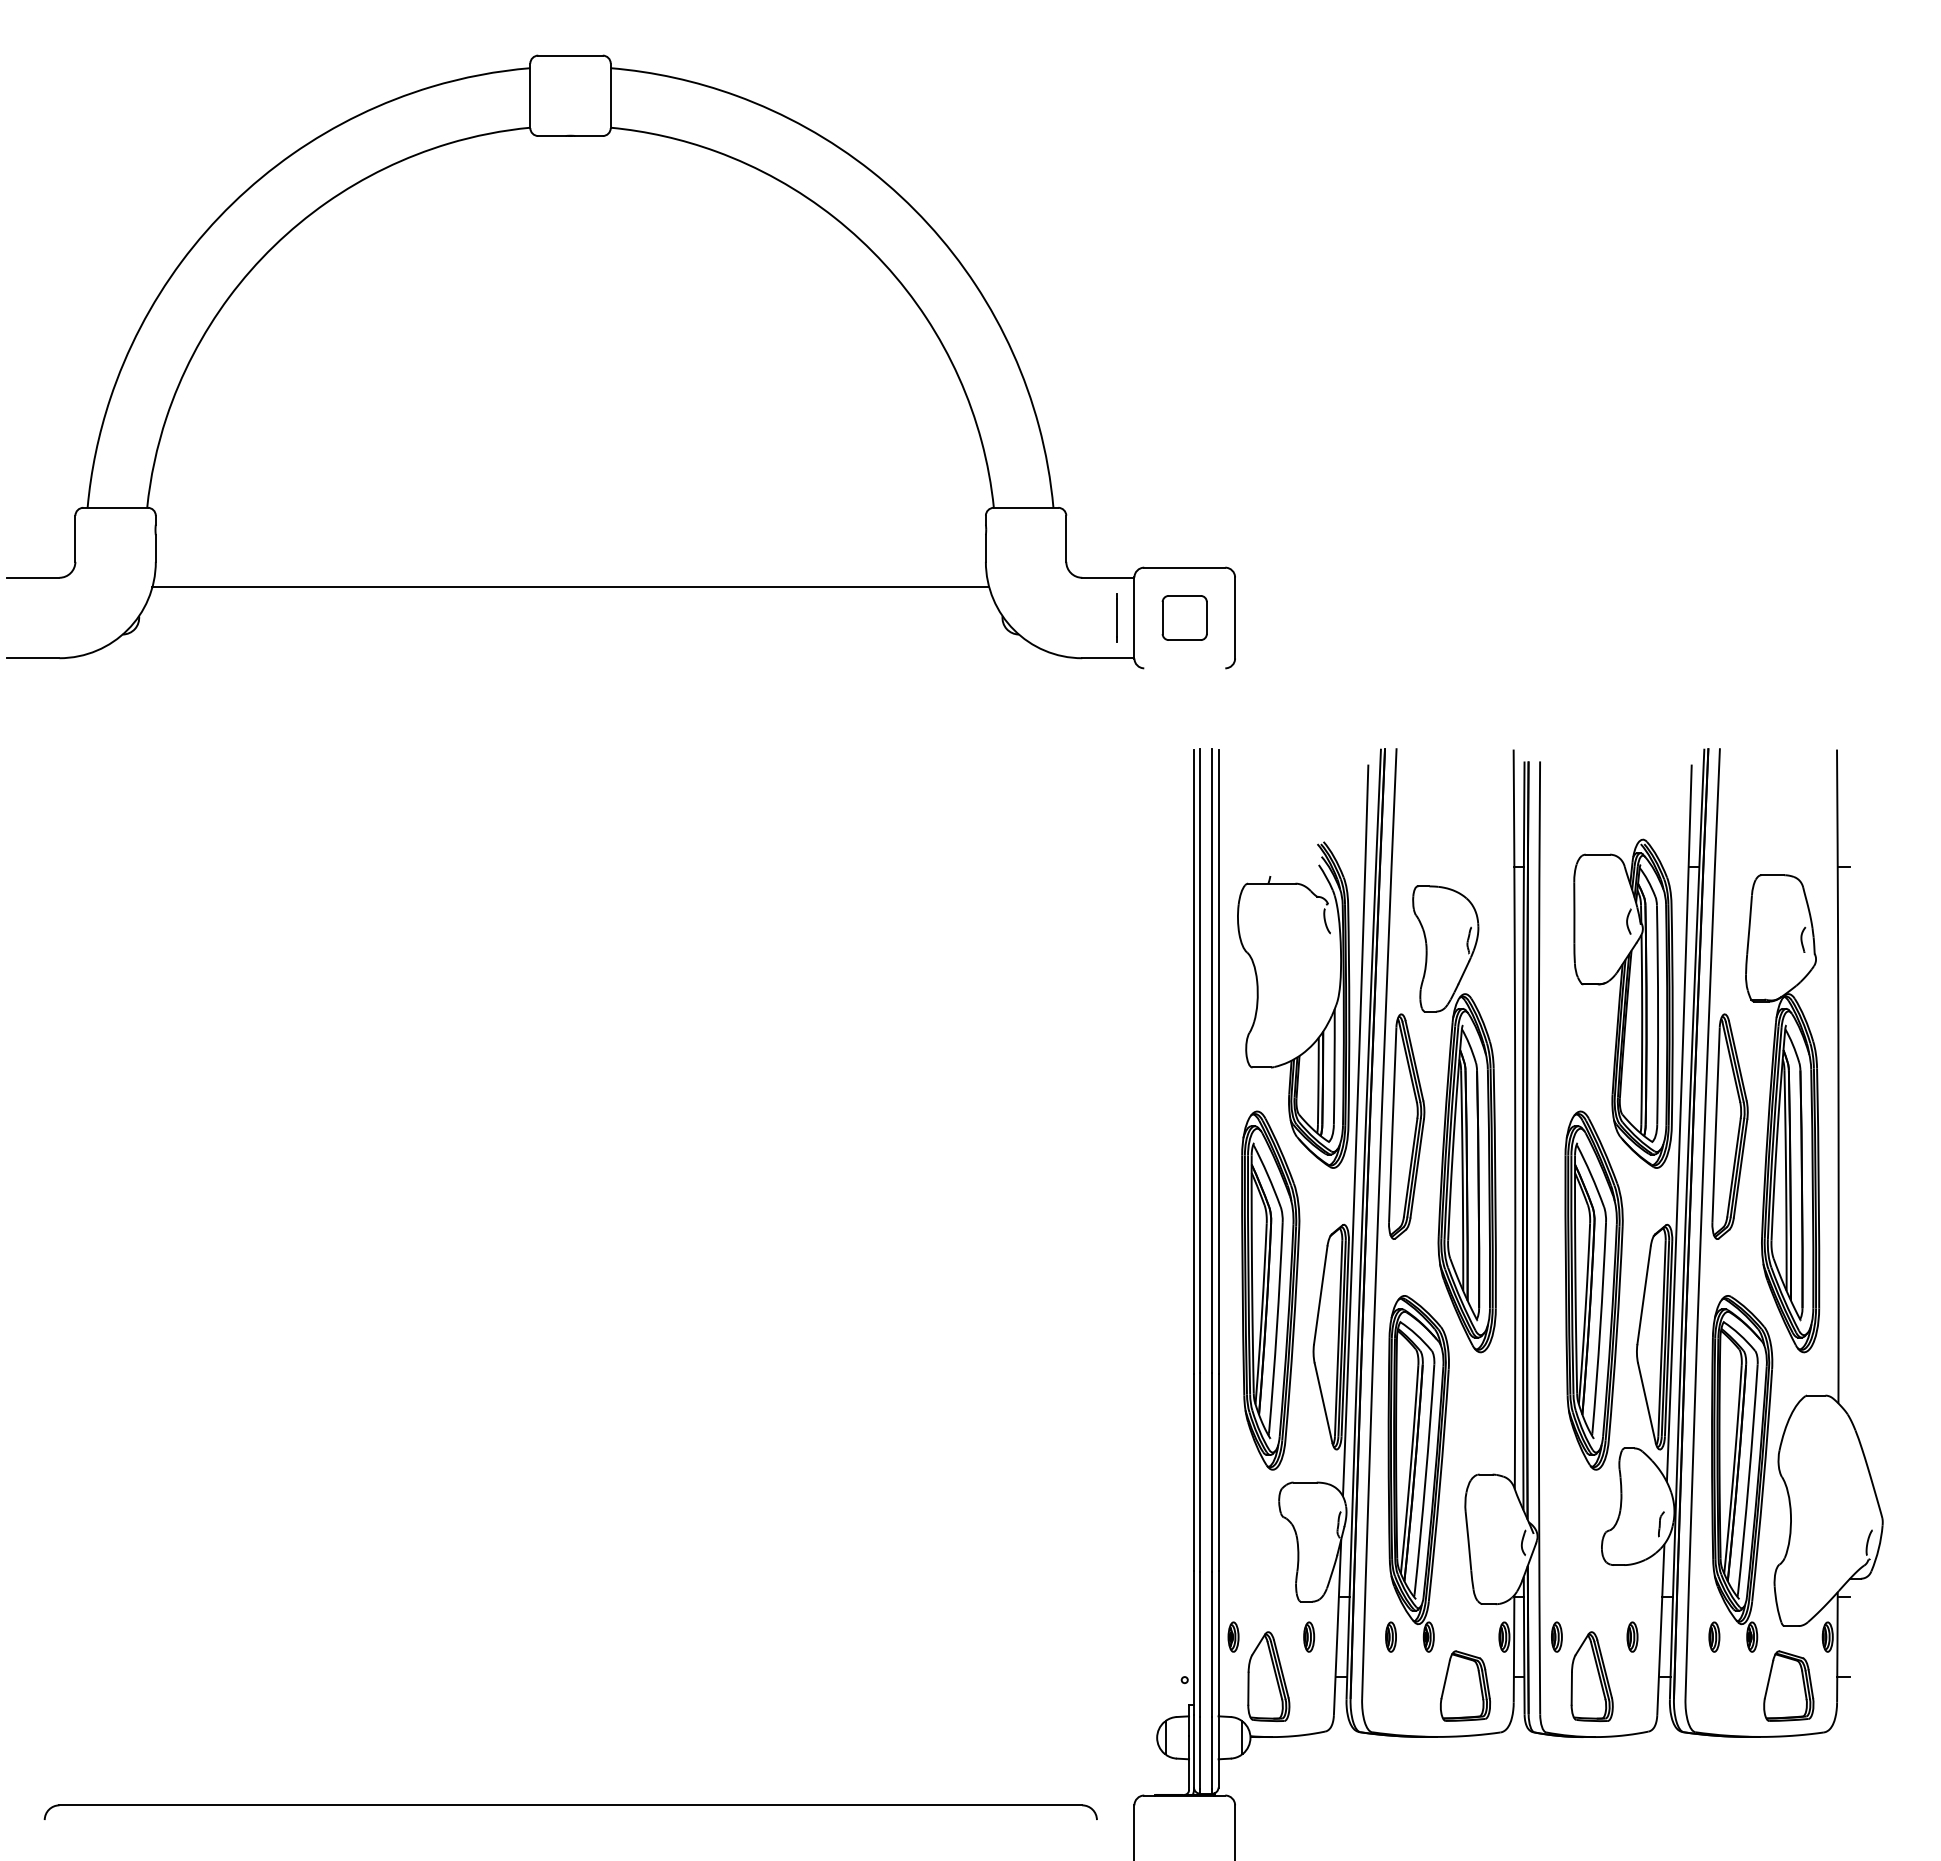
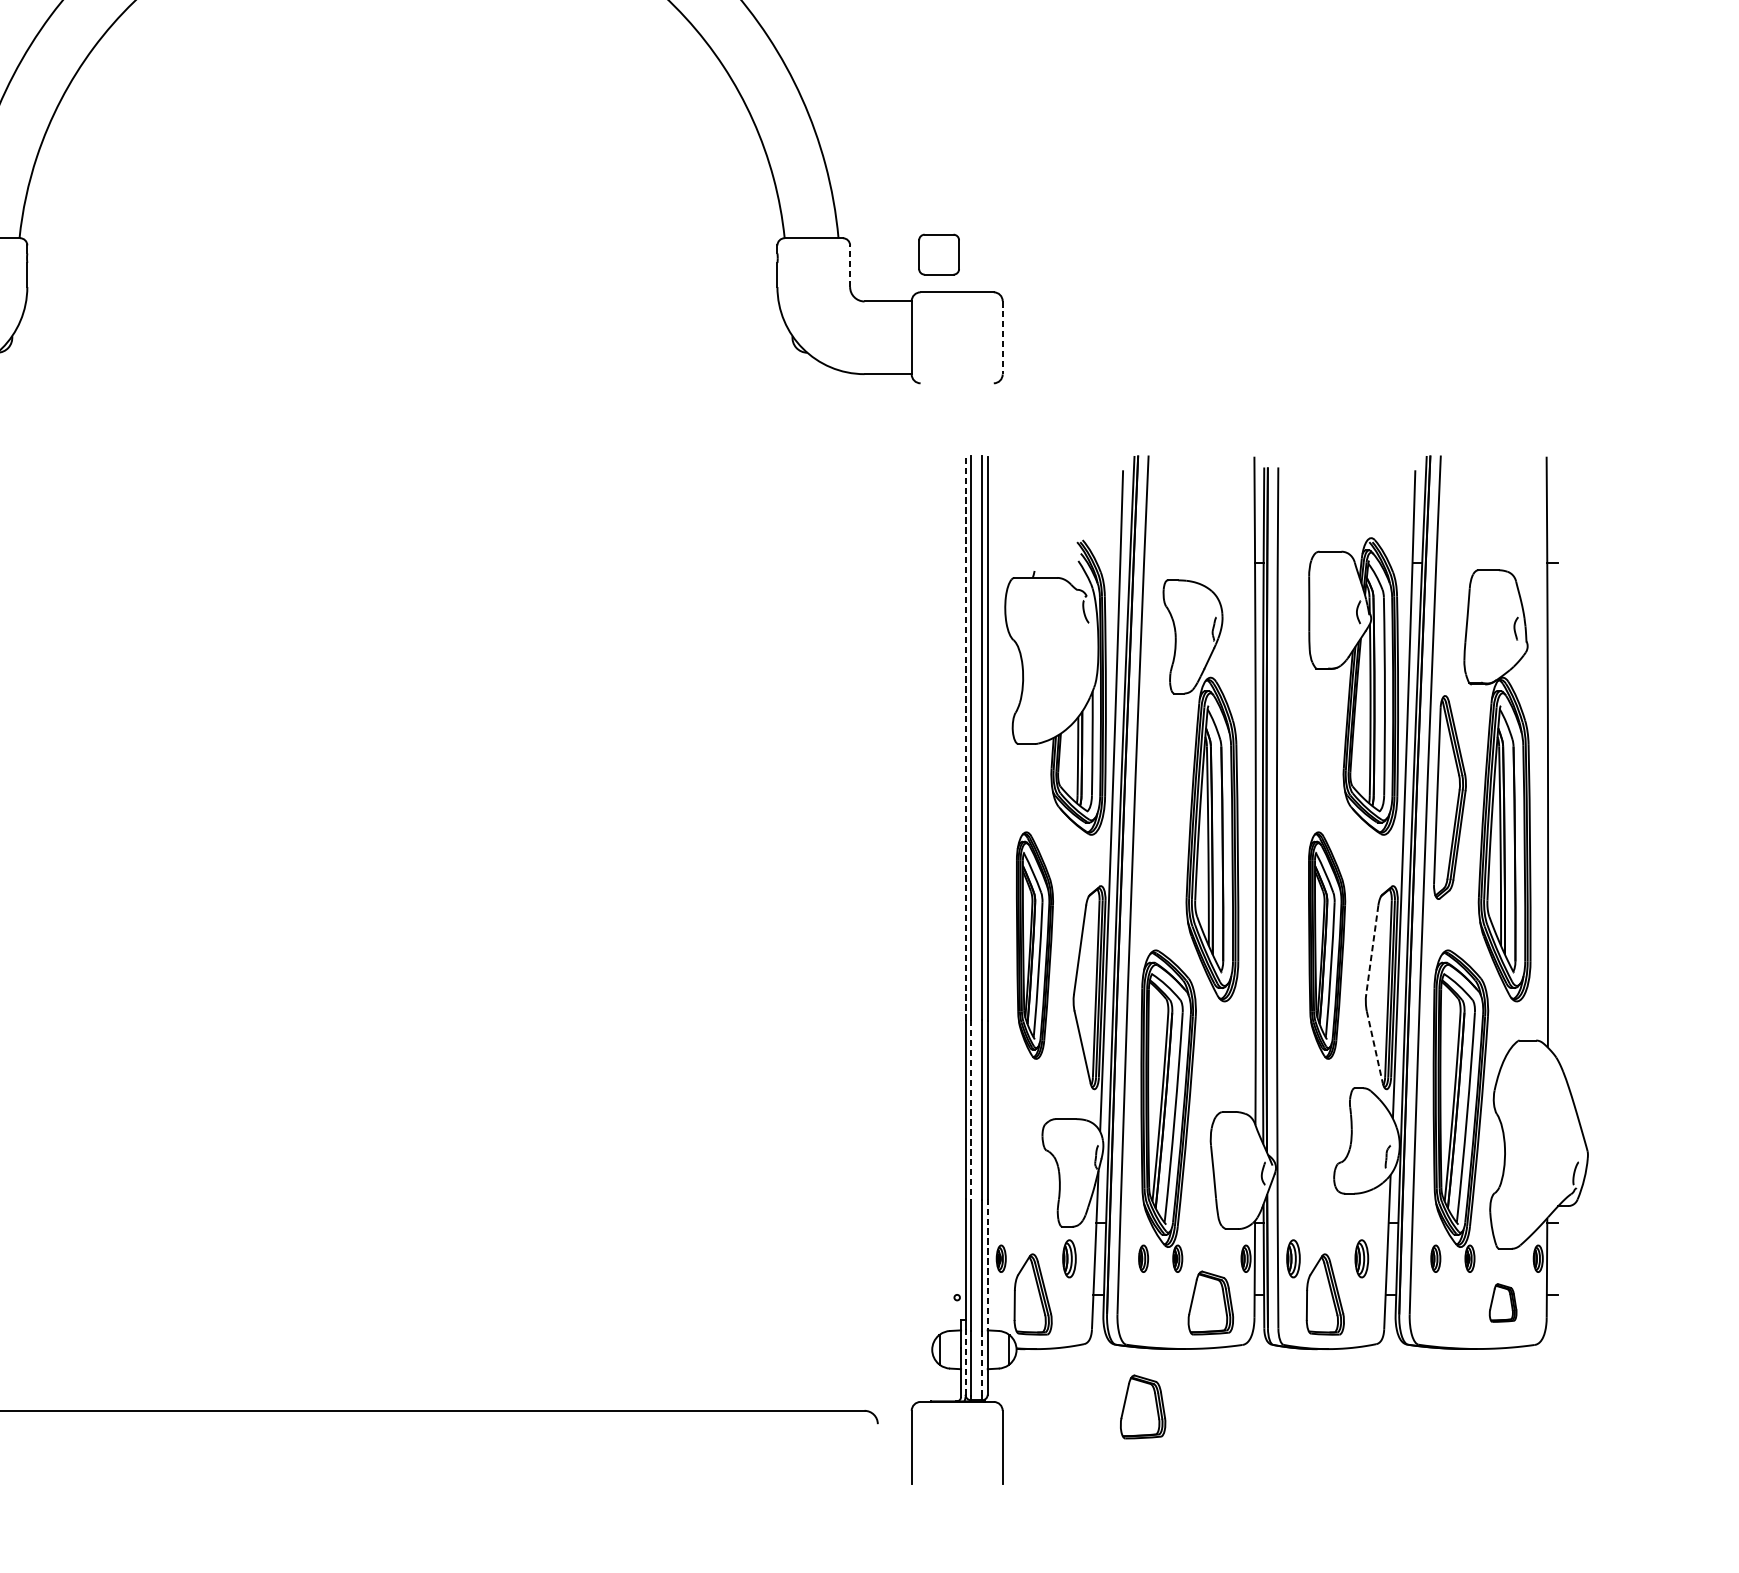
line: (1066, 538) -> (850, 265), solid -> dashed
line: (570, 587) -> (402, 310), removed
line: (1116, 617) -> (895, 337), removed
part: (1184, 617) -> (938, 254), moved
line: (1235, 618) -> (1003, 338), solid -> dashed
line: (1193, 1061) -> (965, 738), solid -> dashed
part: (1406, 1126) -> (1157, 797), removed
part: (1270, 1290) -> (1034, 945), size x0.7
part: (1593, 1290) -> (1326, 945), size x0.7
line: (1644, 1295) -> (1372, 950), solid -> dashed
line: (1646, 1403) -> (1374, 1047), solid -> dashed
line: (1200, 1472) -> (971, 1110), solid -> dashed
part: (1309, 1636) -> (1069, 1258), size x1.4
part: (1556, 1636) -> (1293, 1258), size x1.4
part: (1632, 1636) -> (1361, 1258), size x1.4
line: (1218, 1643) -> (987, 1264), solid -> dashed
part: (1788, 1685) -> (1502, 1302), size x0.6
line: (1193, 1751) -> (965, 1362), solid -> dashed
line: (1212, 1752) -> (982, 1363), solid -> dashed
part: (1390, 1800) -> (1143, 1406), added

